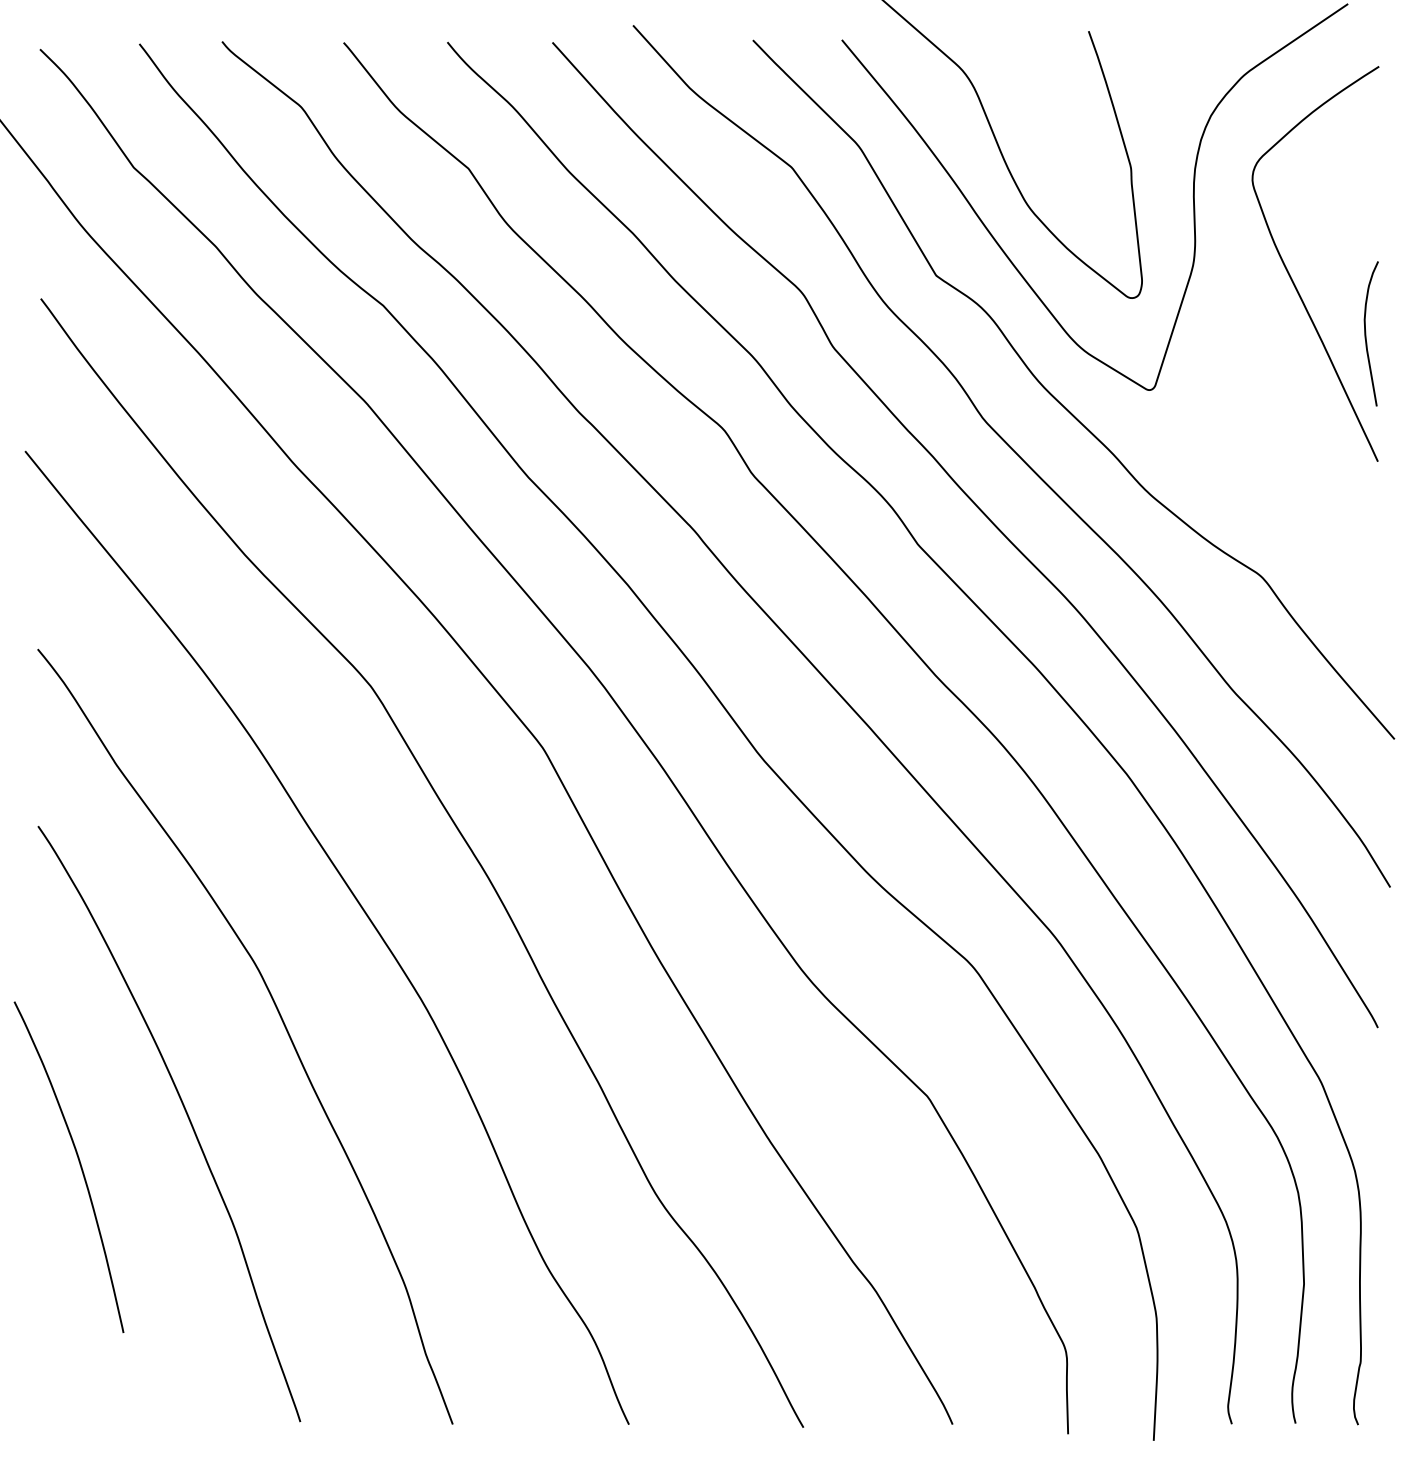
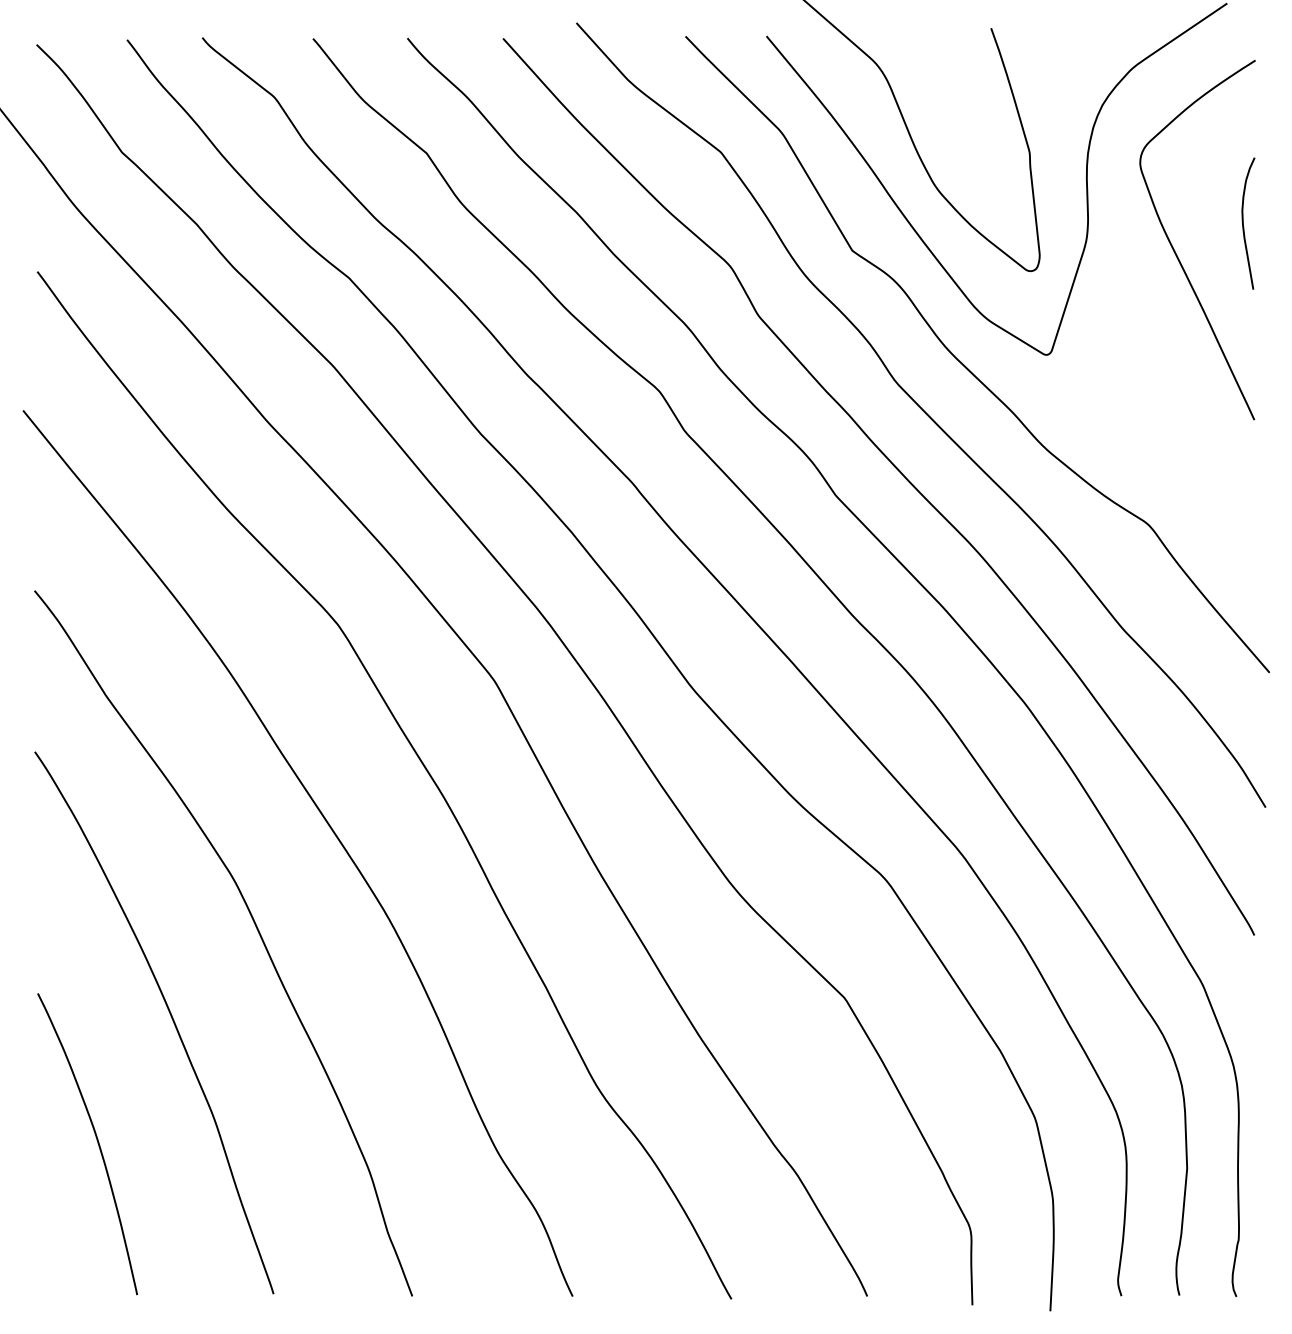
curve: (1366, 333) -> (1244, 223), moved
curve: (79, 1165) -> (97, 1142), moved

